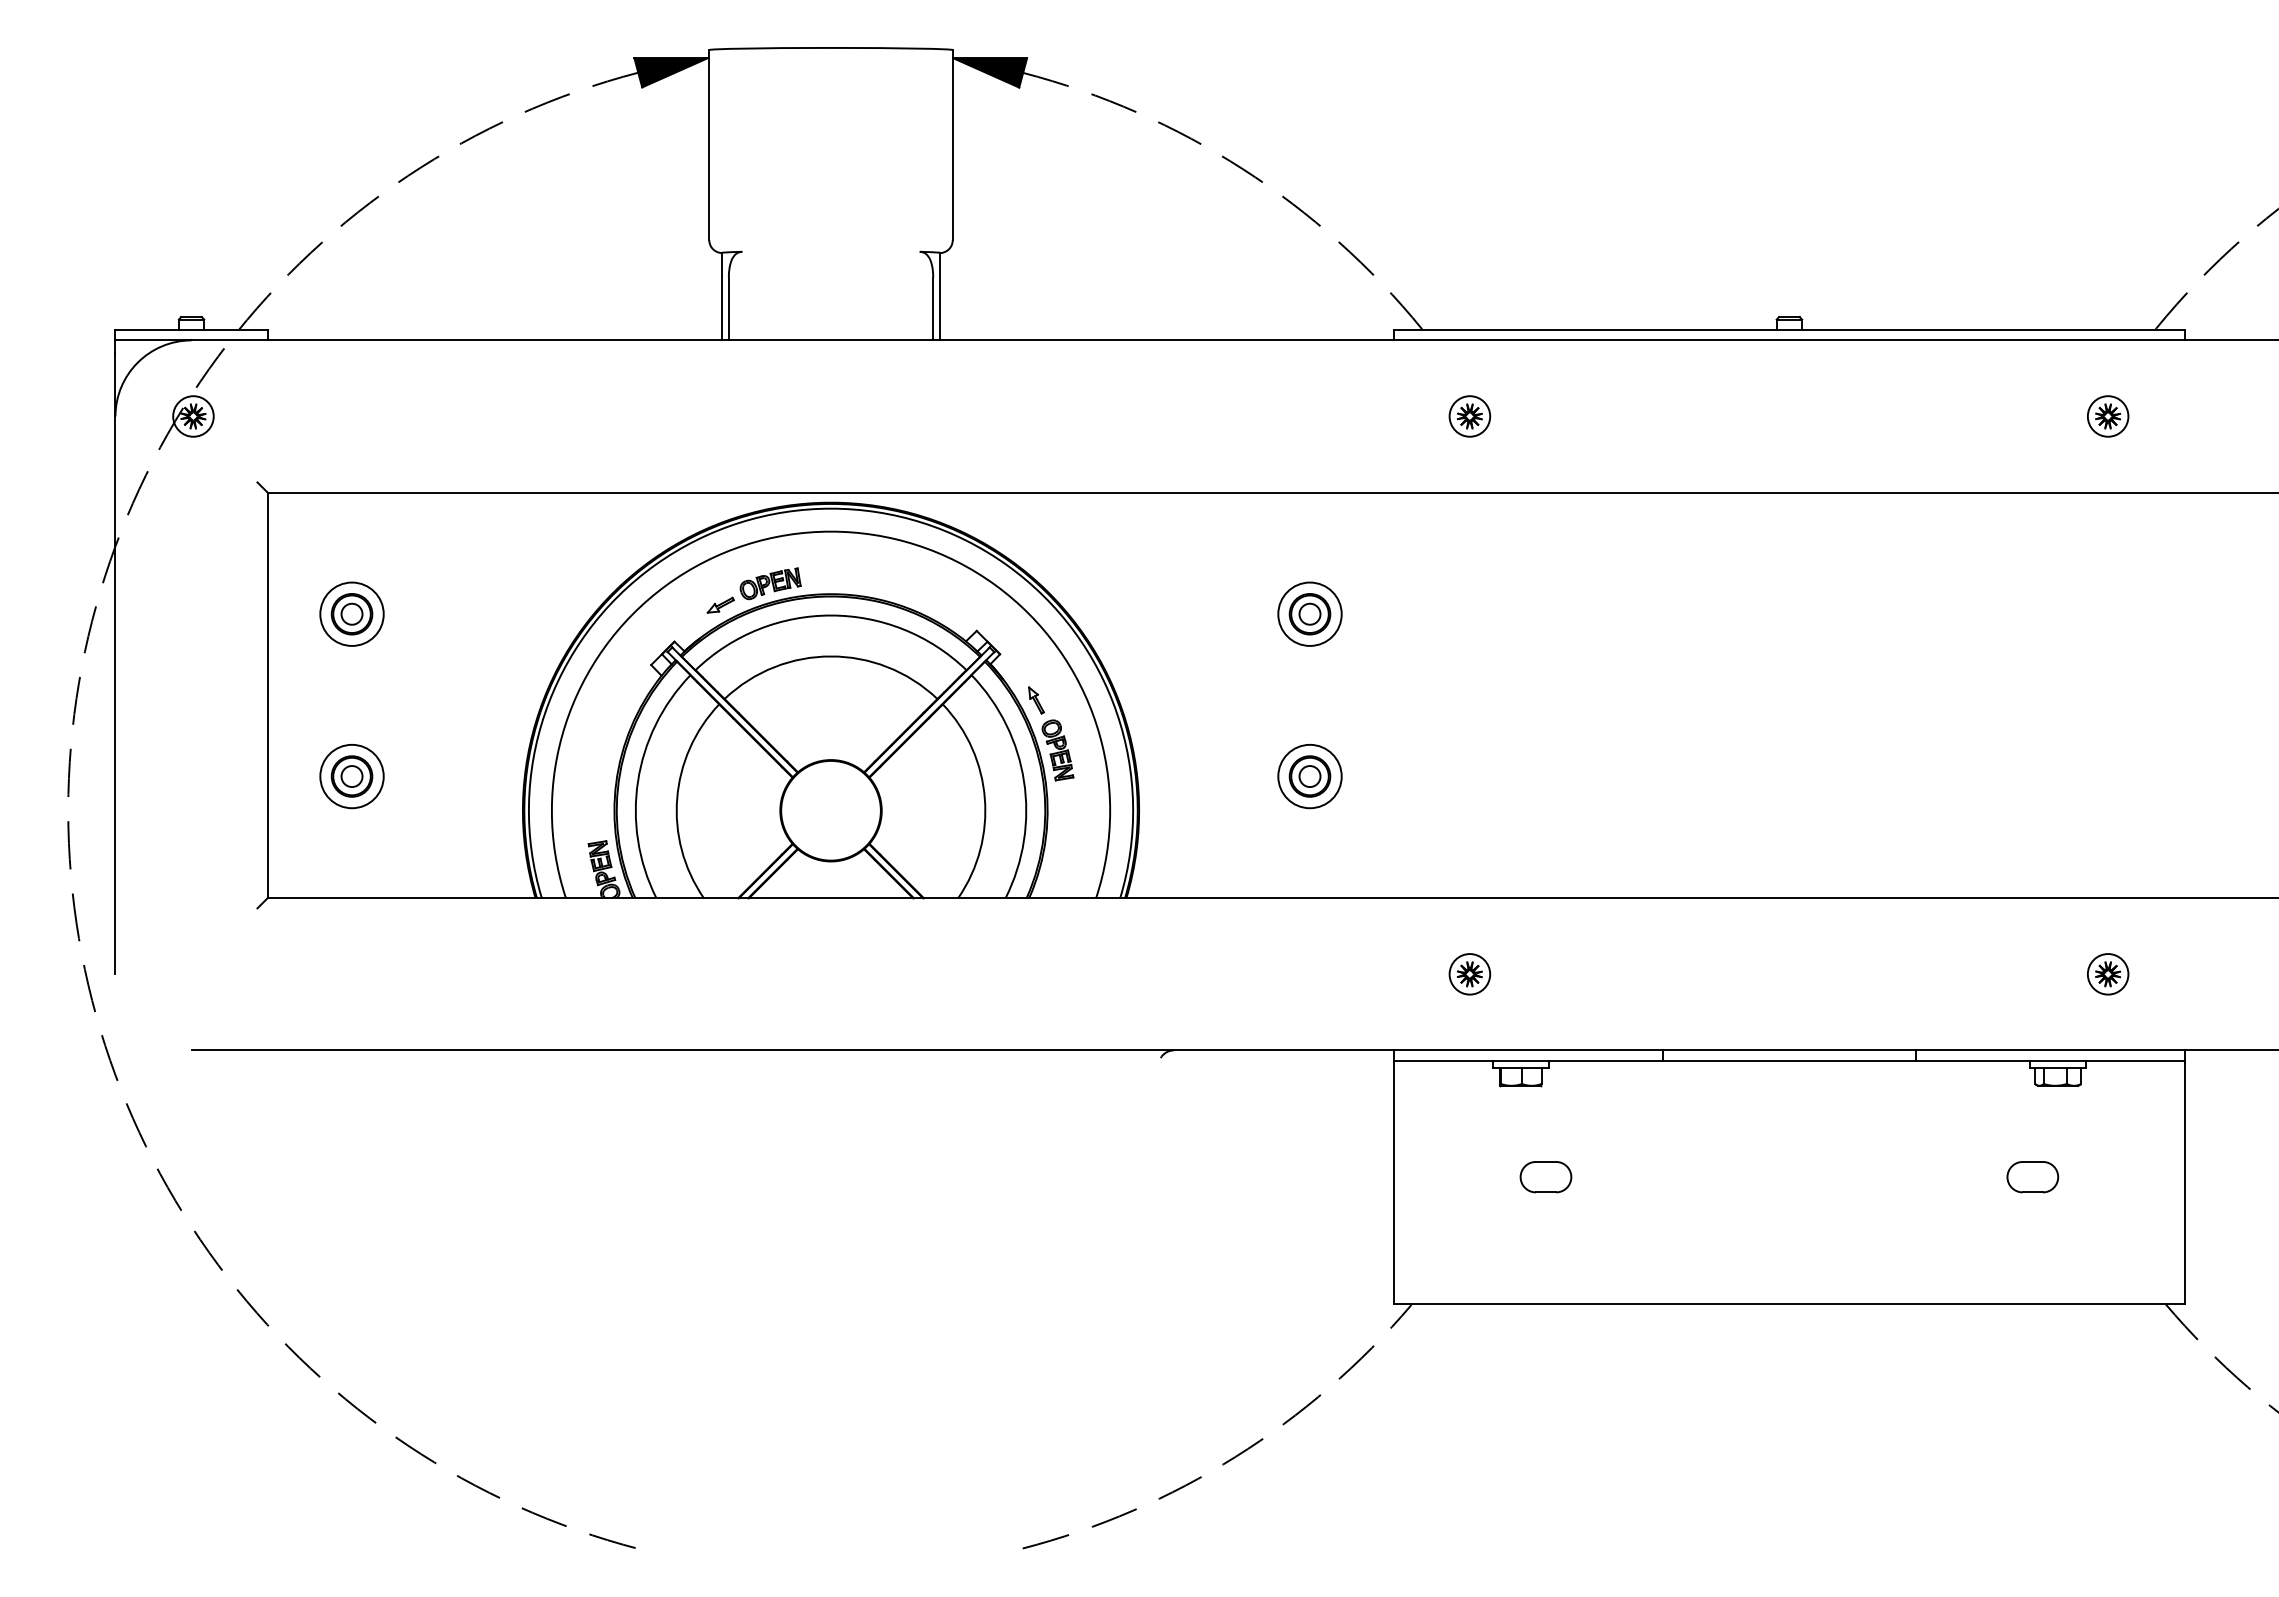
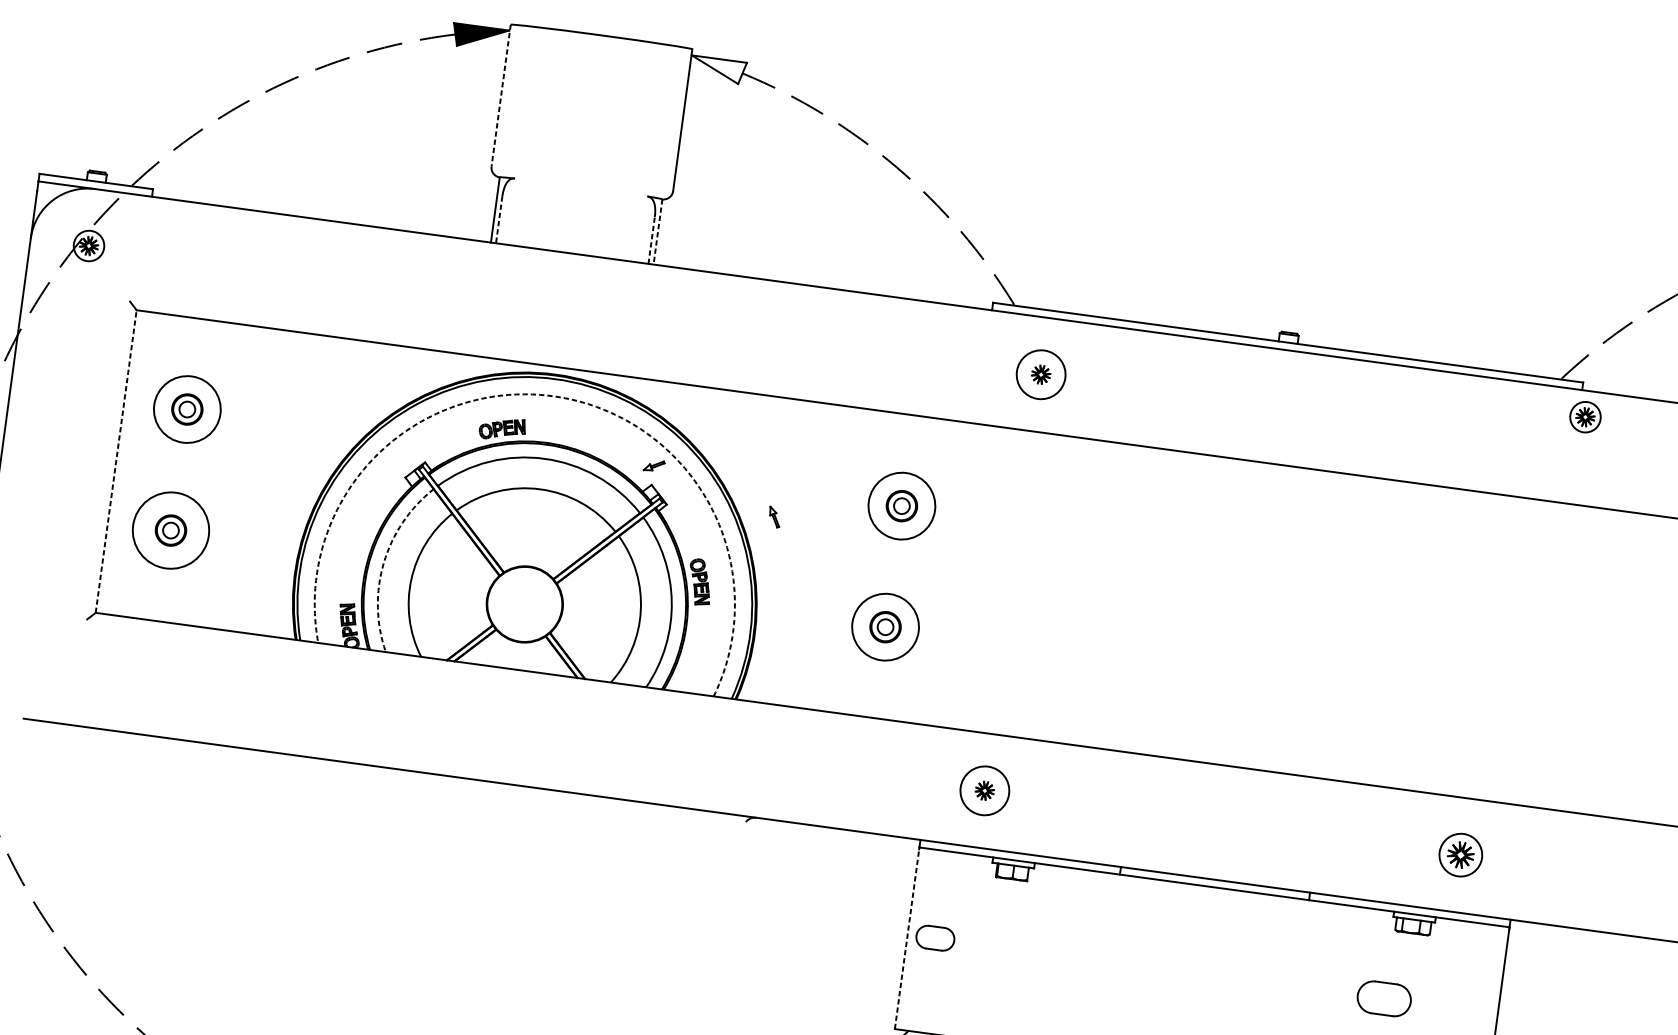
fill: (990, 72) -> (718, 69), removed
line: (709, 145) -> (501, 95), solid -> dashed
line: (940, 296) -> (658, 231), solid -> dashed
line: (933, 308) -> (651, 240), solid -> dashed
line: (728, 309) -> (498, 220), solid -> dashed
circle: (1469, 416) -> (1040, 374), size x1.6
part: (2108, 416) -> (1585, 417), moved
arc: (831, 531) -> (553, 396), solid -> dashed
part: (720, 604) -> (654, 465), moved
circle: (351, 613) -> (187, 408), size x1.4
circle: (1309, 613) -> (901, 505), size x1.4
line: (267, 695) -> (116, 461), solid -> dashed
part: (1036, 700) -> (774, 517), moved
circle: (351, 776) -> (170, 530), size x1.6
circle: (1309, 776) -> (885, 627), size x1.4
arc: (638, 781) -> (384, 563), solid -> dashed
circle: (1469, 974) -> (984, 790), size x1.6
part: (2108, 974) -> (1461, 855), size x1.4
part: (1545, 1177) -> (934, 938), moved
part: (2032, 1177) -> (1384, 999), size x1.4
line: (1393, 1183) -> (906, 939), solid -> dashed

